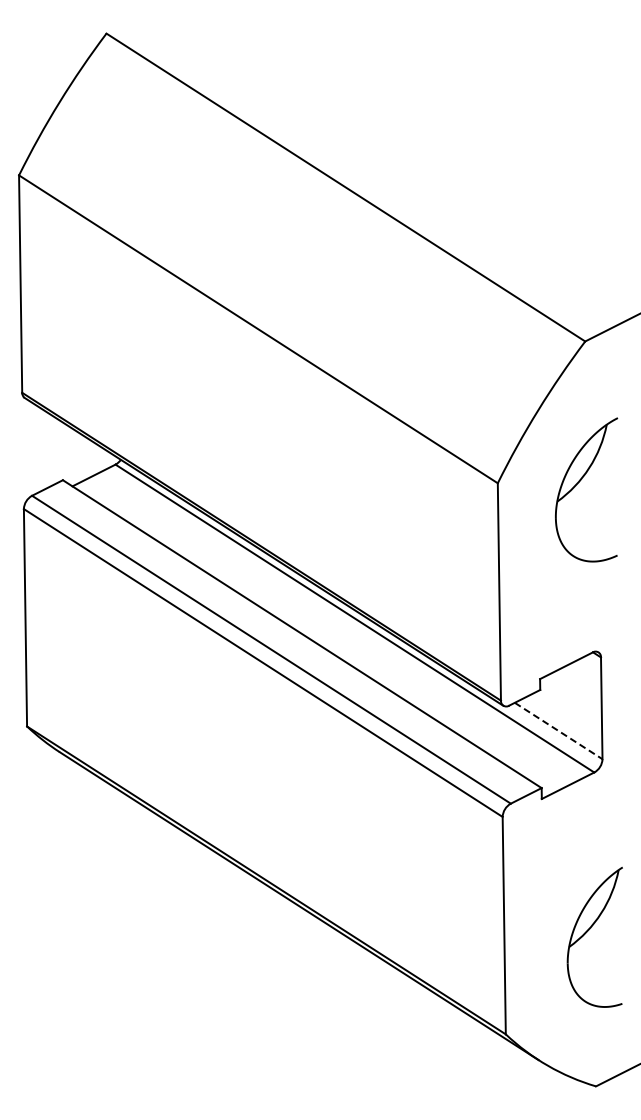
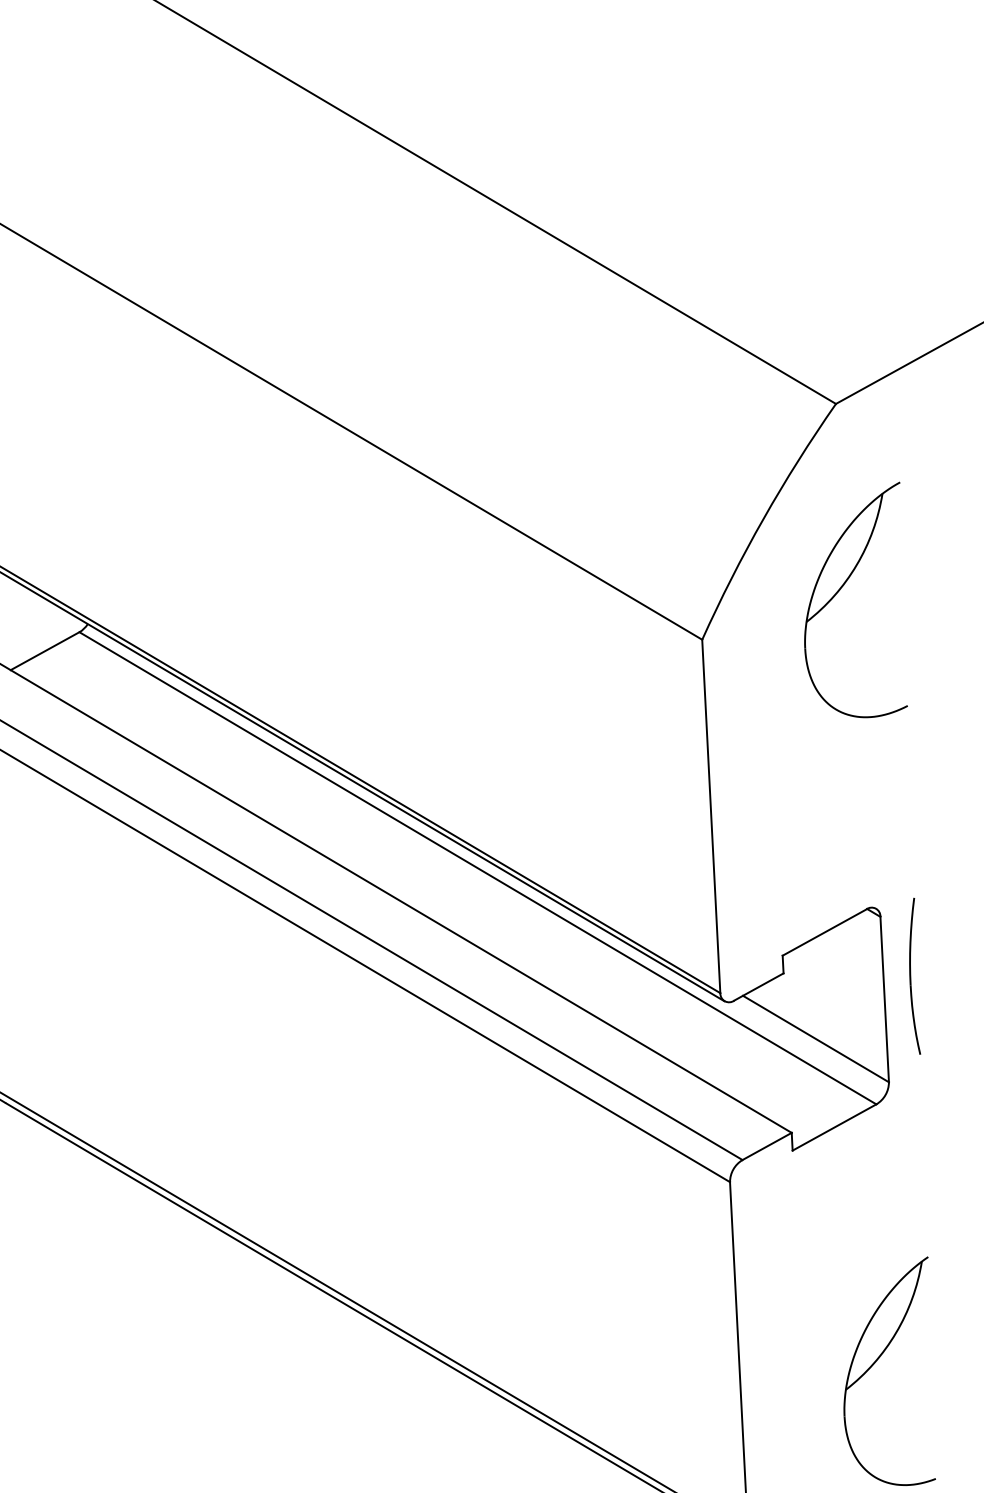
part: (579, 482) -> (841, 589), moved
part: (620, 694) -> (914, 975), added
line: (559, 731) -> (817, 1039), dashed -> solid

